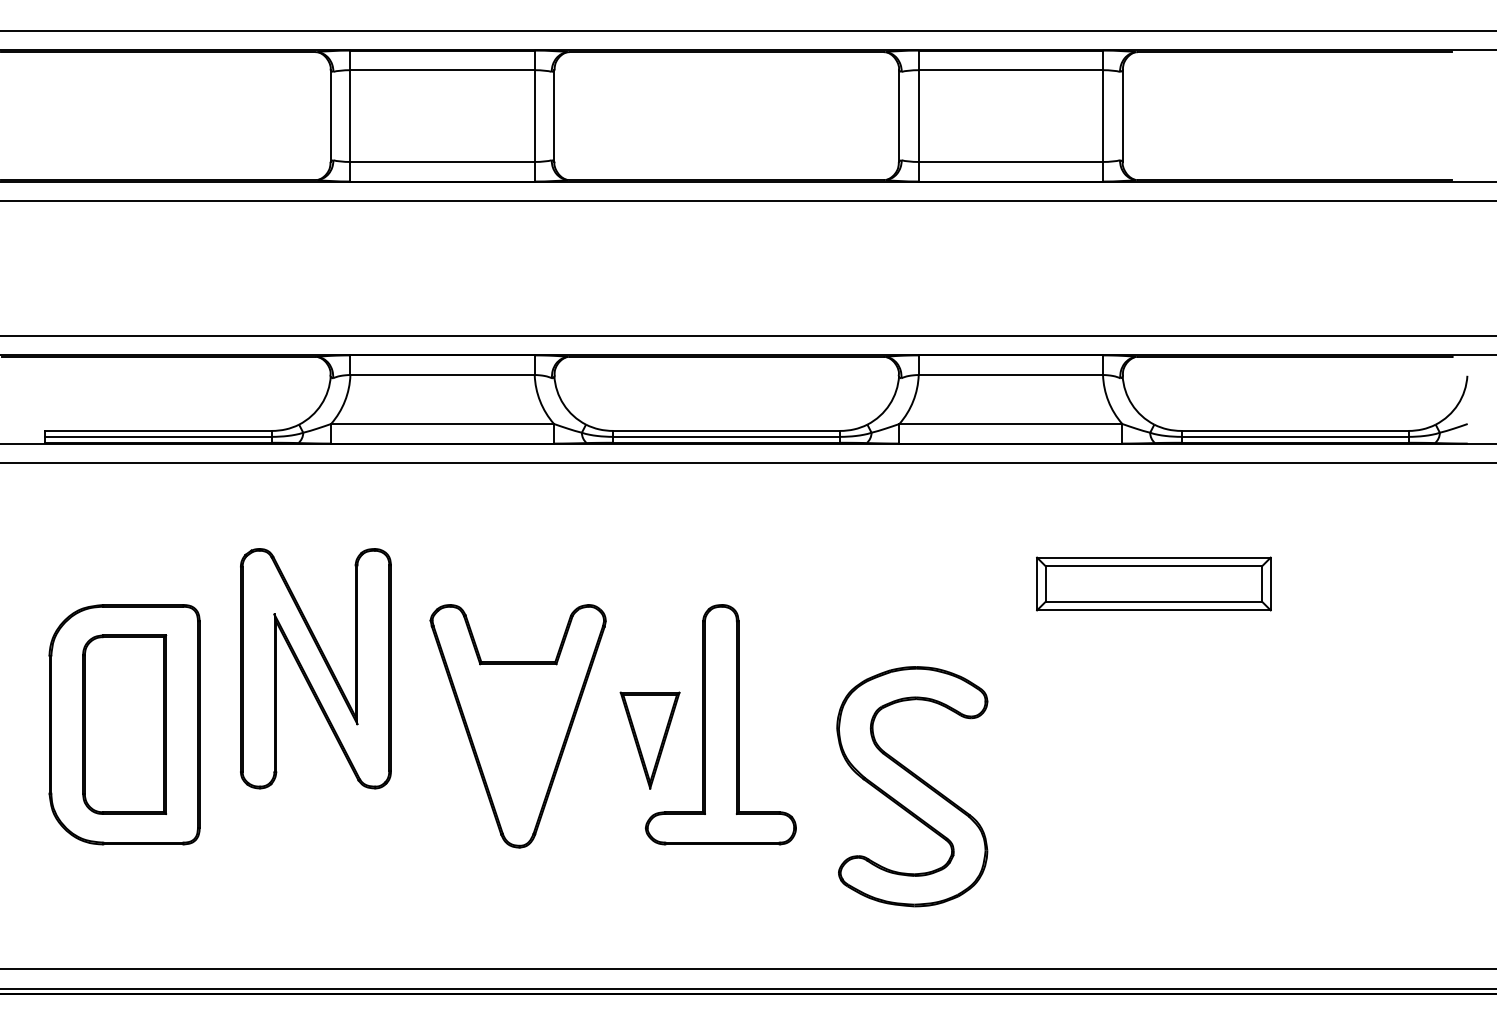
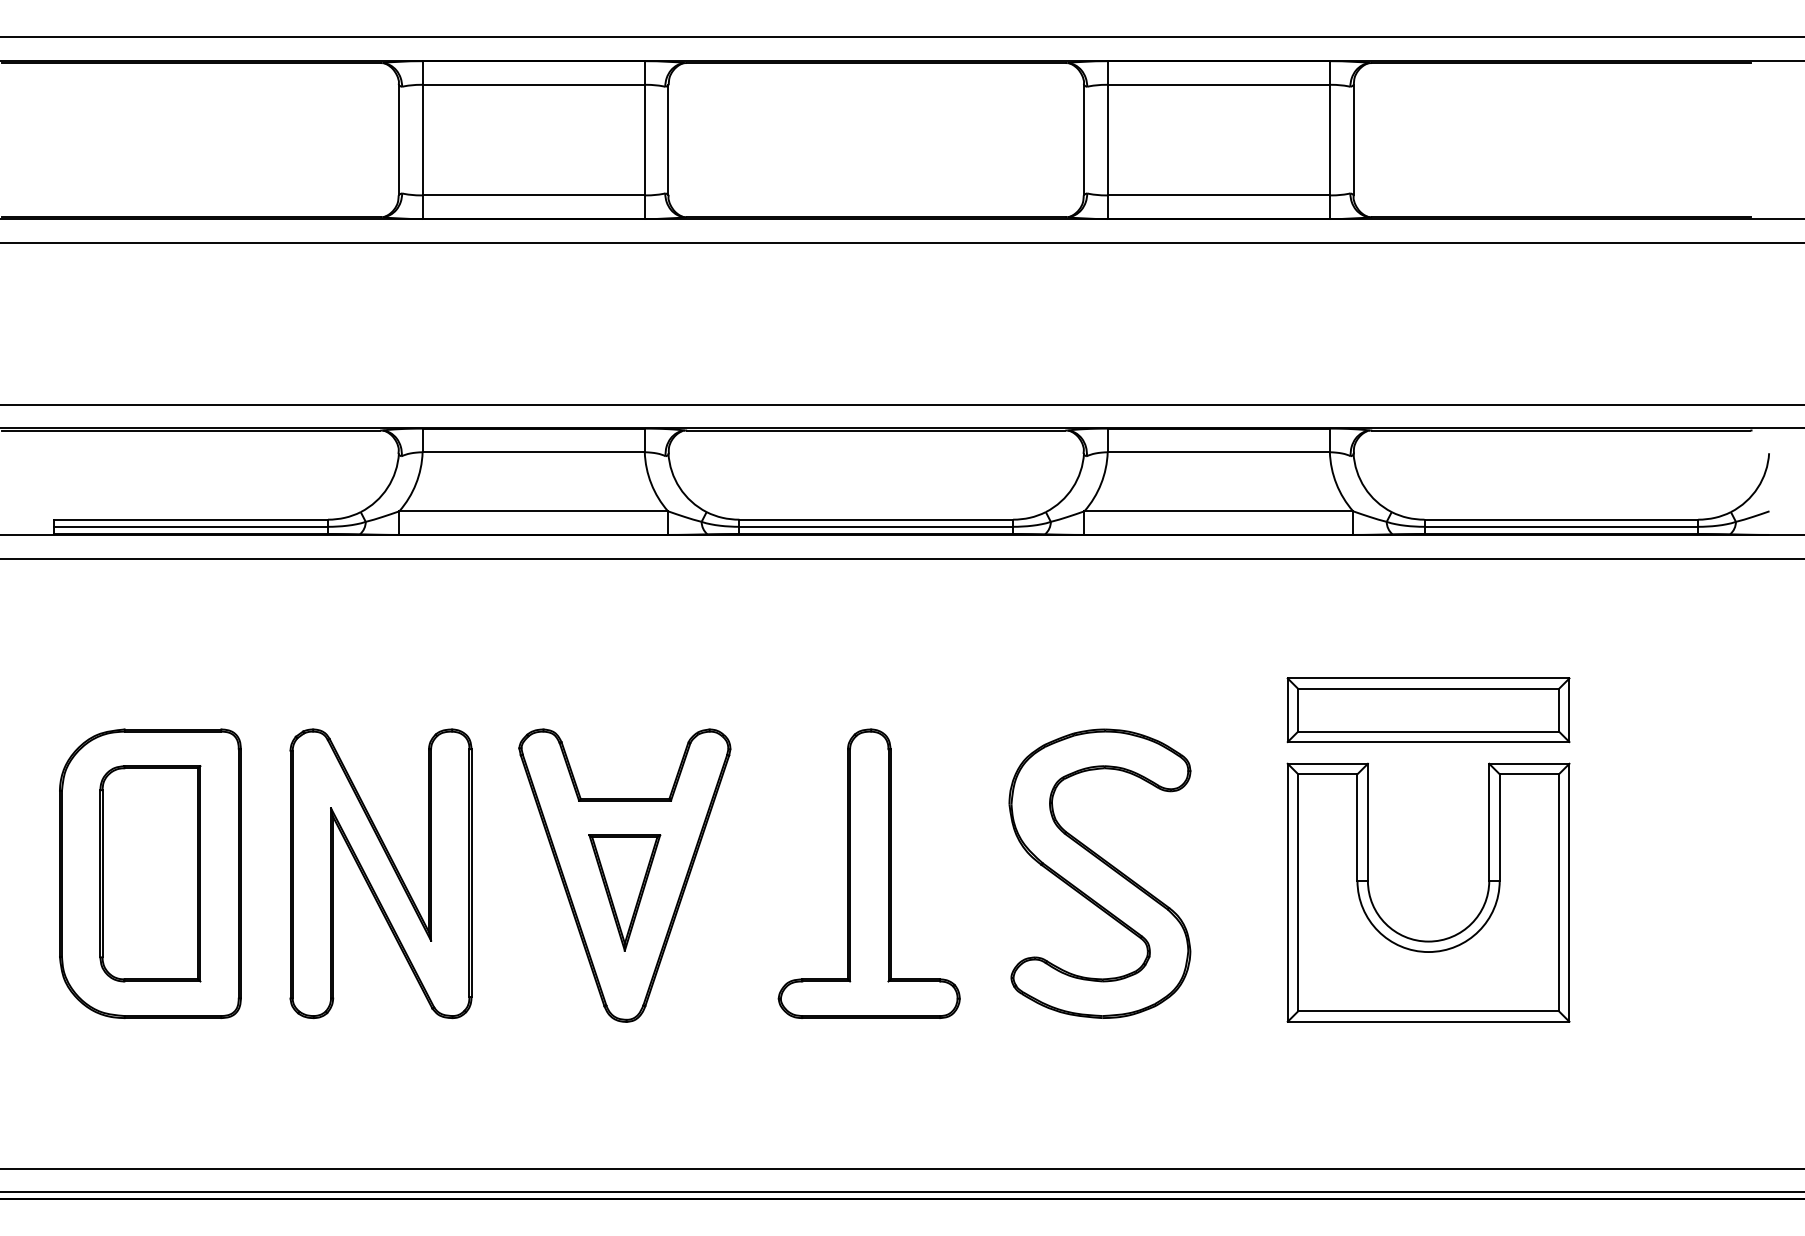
part: (1153, 583) -> (1428, 709), moved
part: (315, 668) -> (380, 873), moved
part: (649, 740) -> (624, 892), moved
part: (1181, 779) -> (1424, 939), added
part: (912, 786) -> (1100, 873), moved

